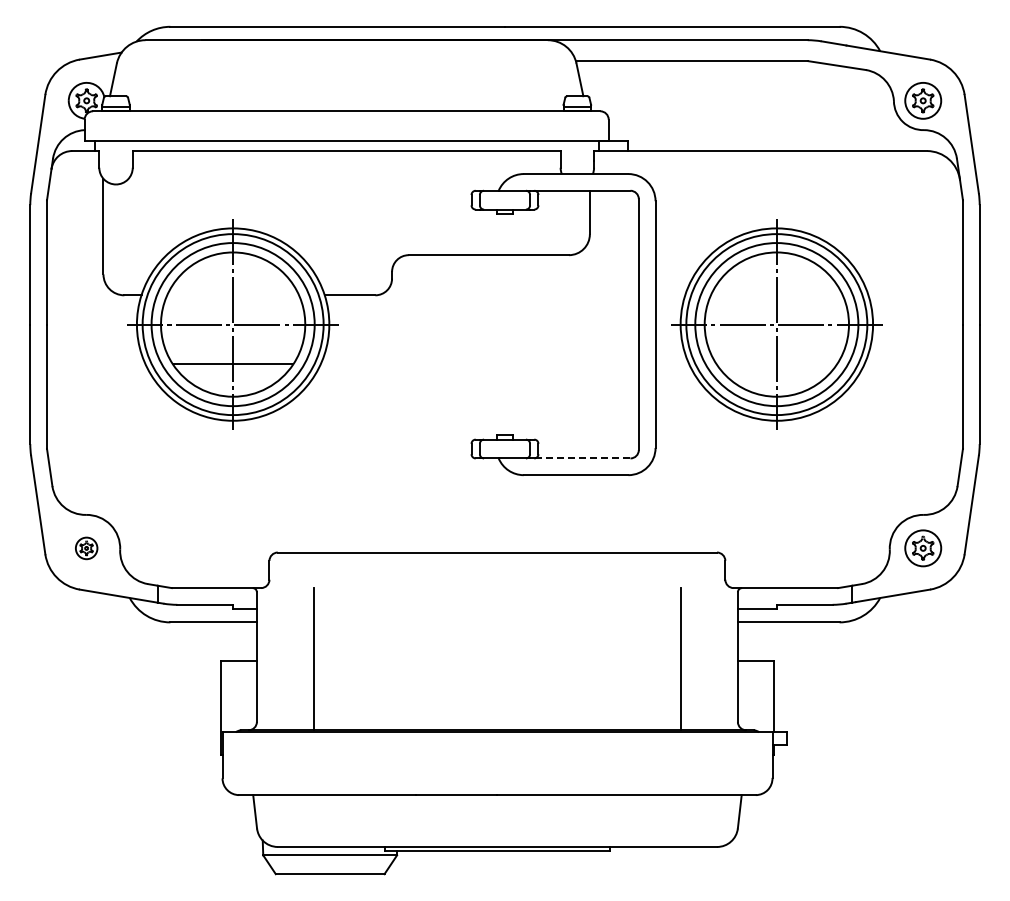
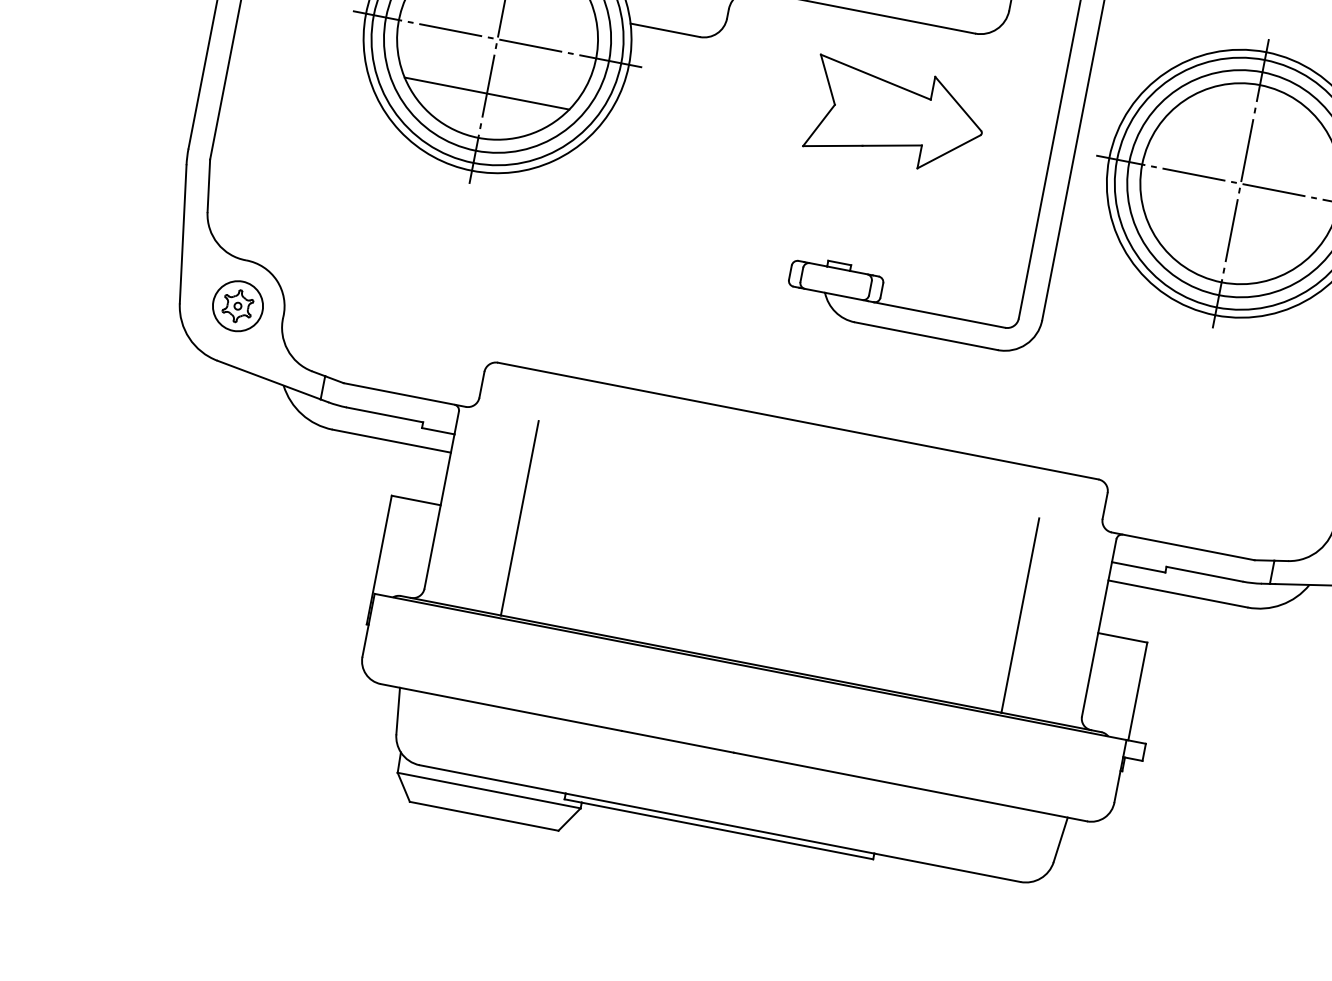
part: (525, 324) -> (897, 116), added
line: (581, 458) -> (938, 314), dashed -> solid
part: (86, 548) -> (237, 306), size x1.67

